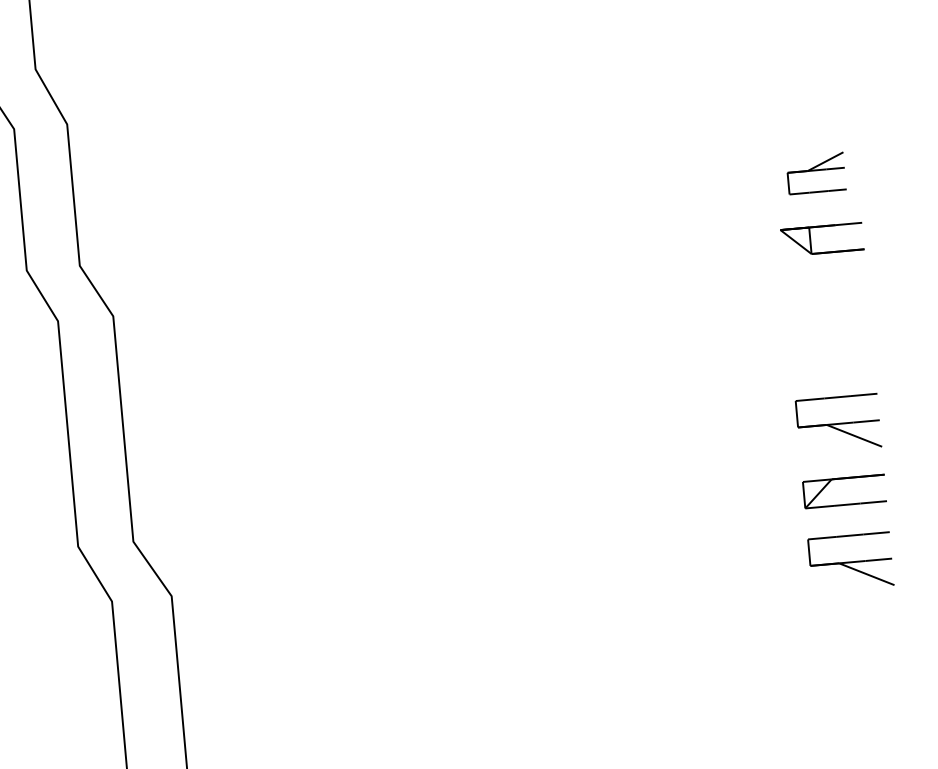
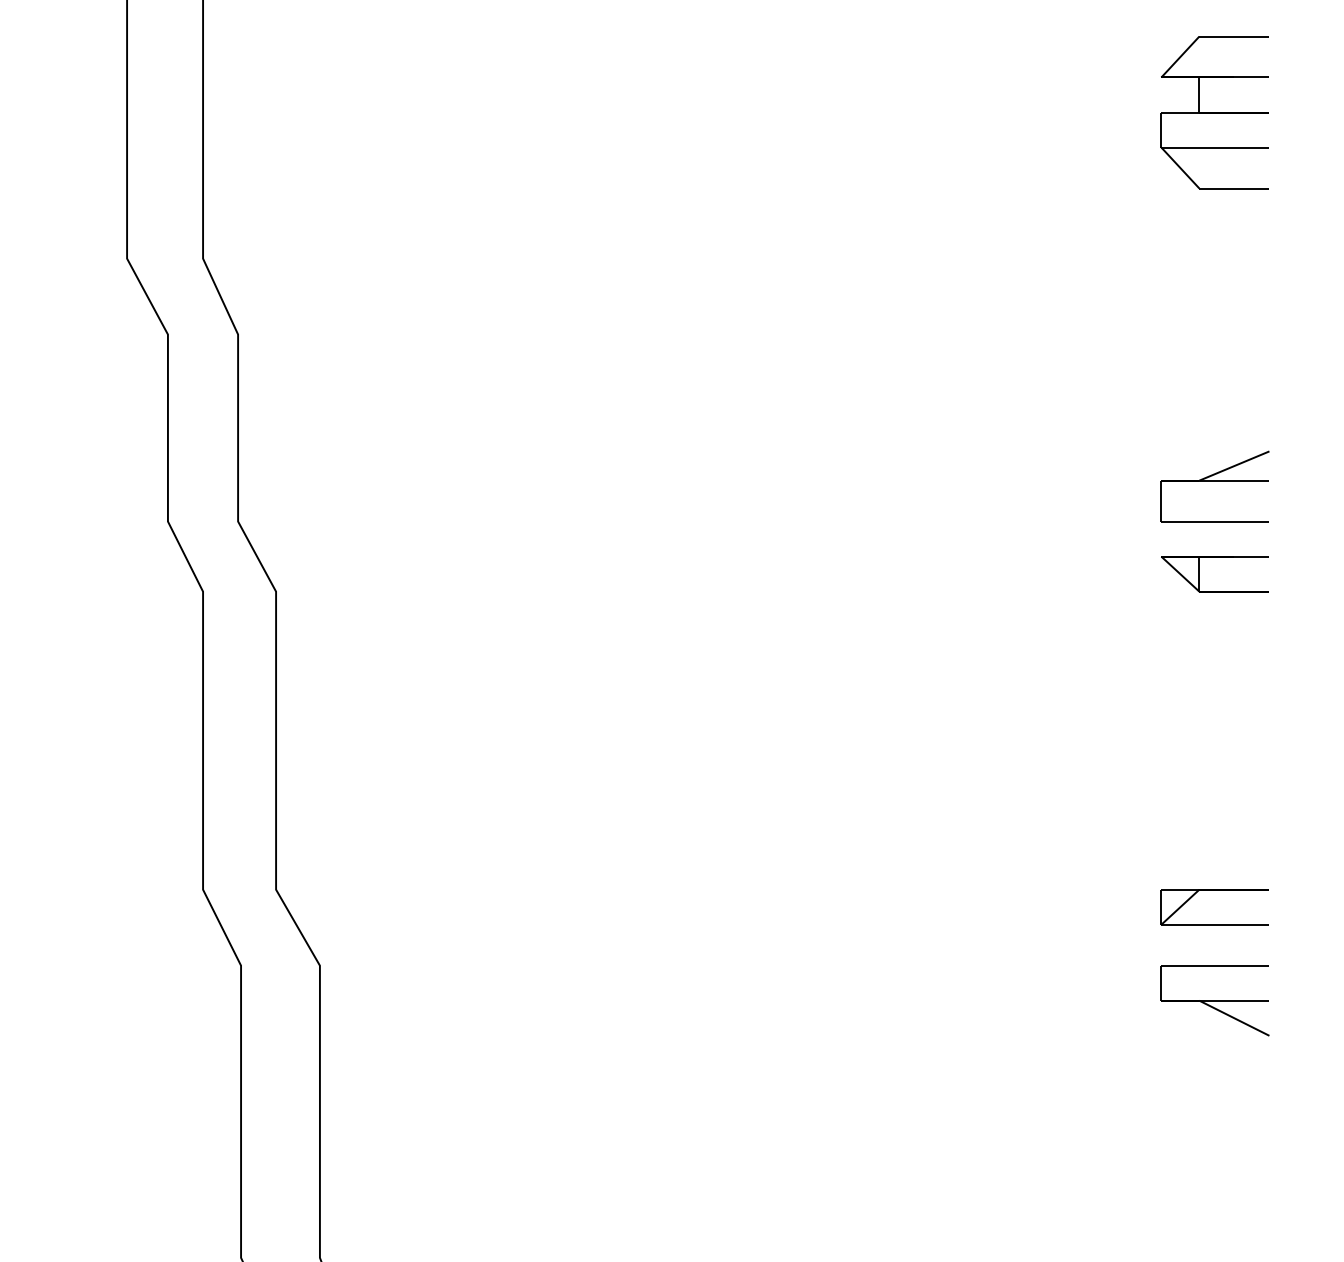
part: (815, 173) -> (1214, 486), size x1.43
part: (838, 423) -> (1214, 817), removed

